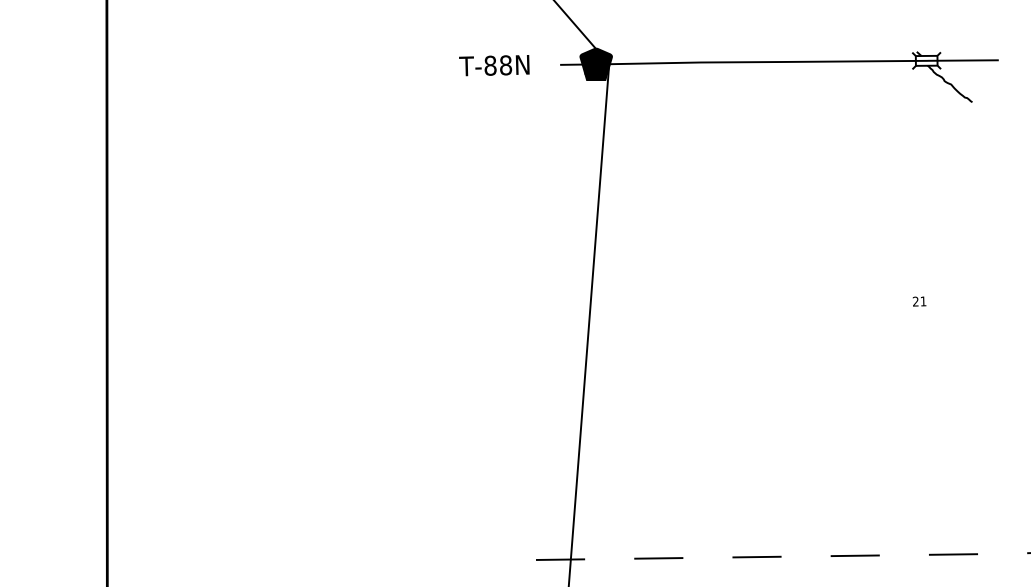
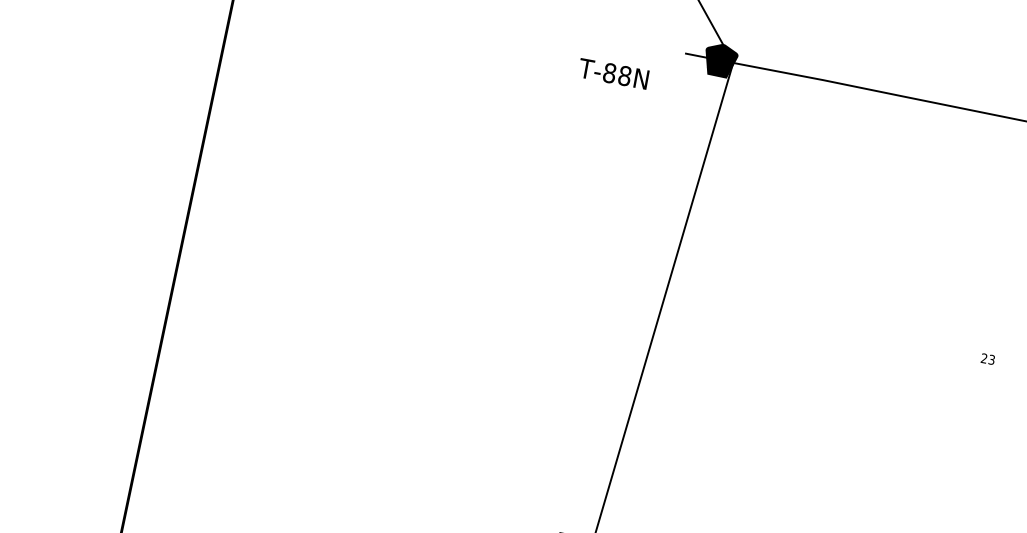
text: (494, 65) -> (613, 73), moved
text: (923, 301) -> (991, 359), 21 -> 23

